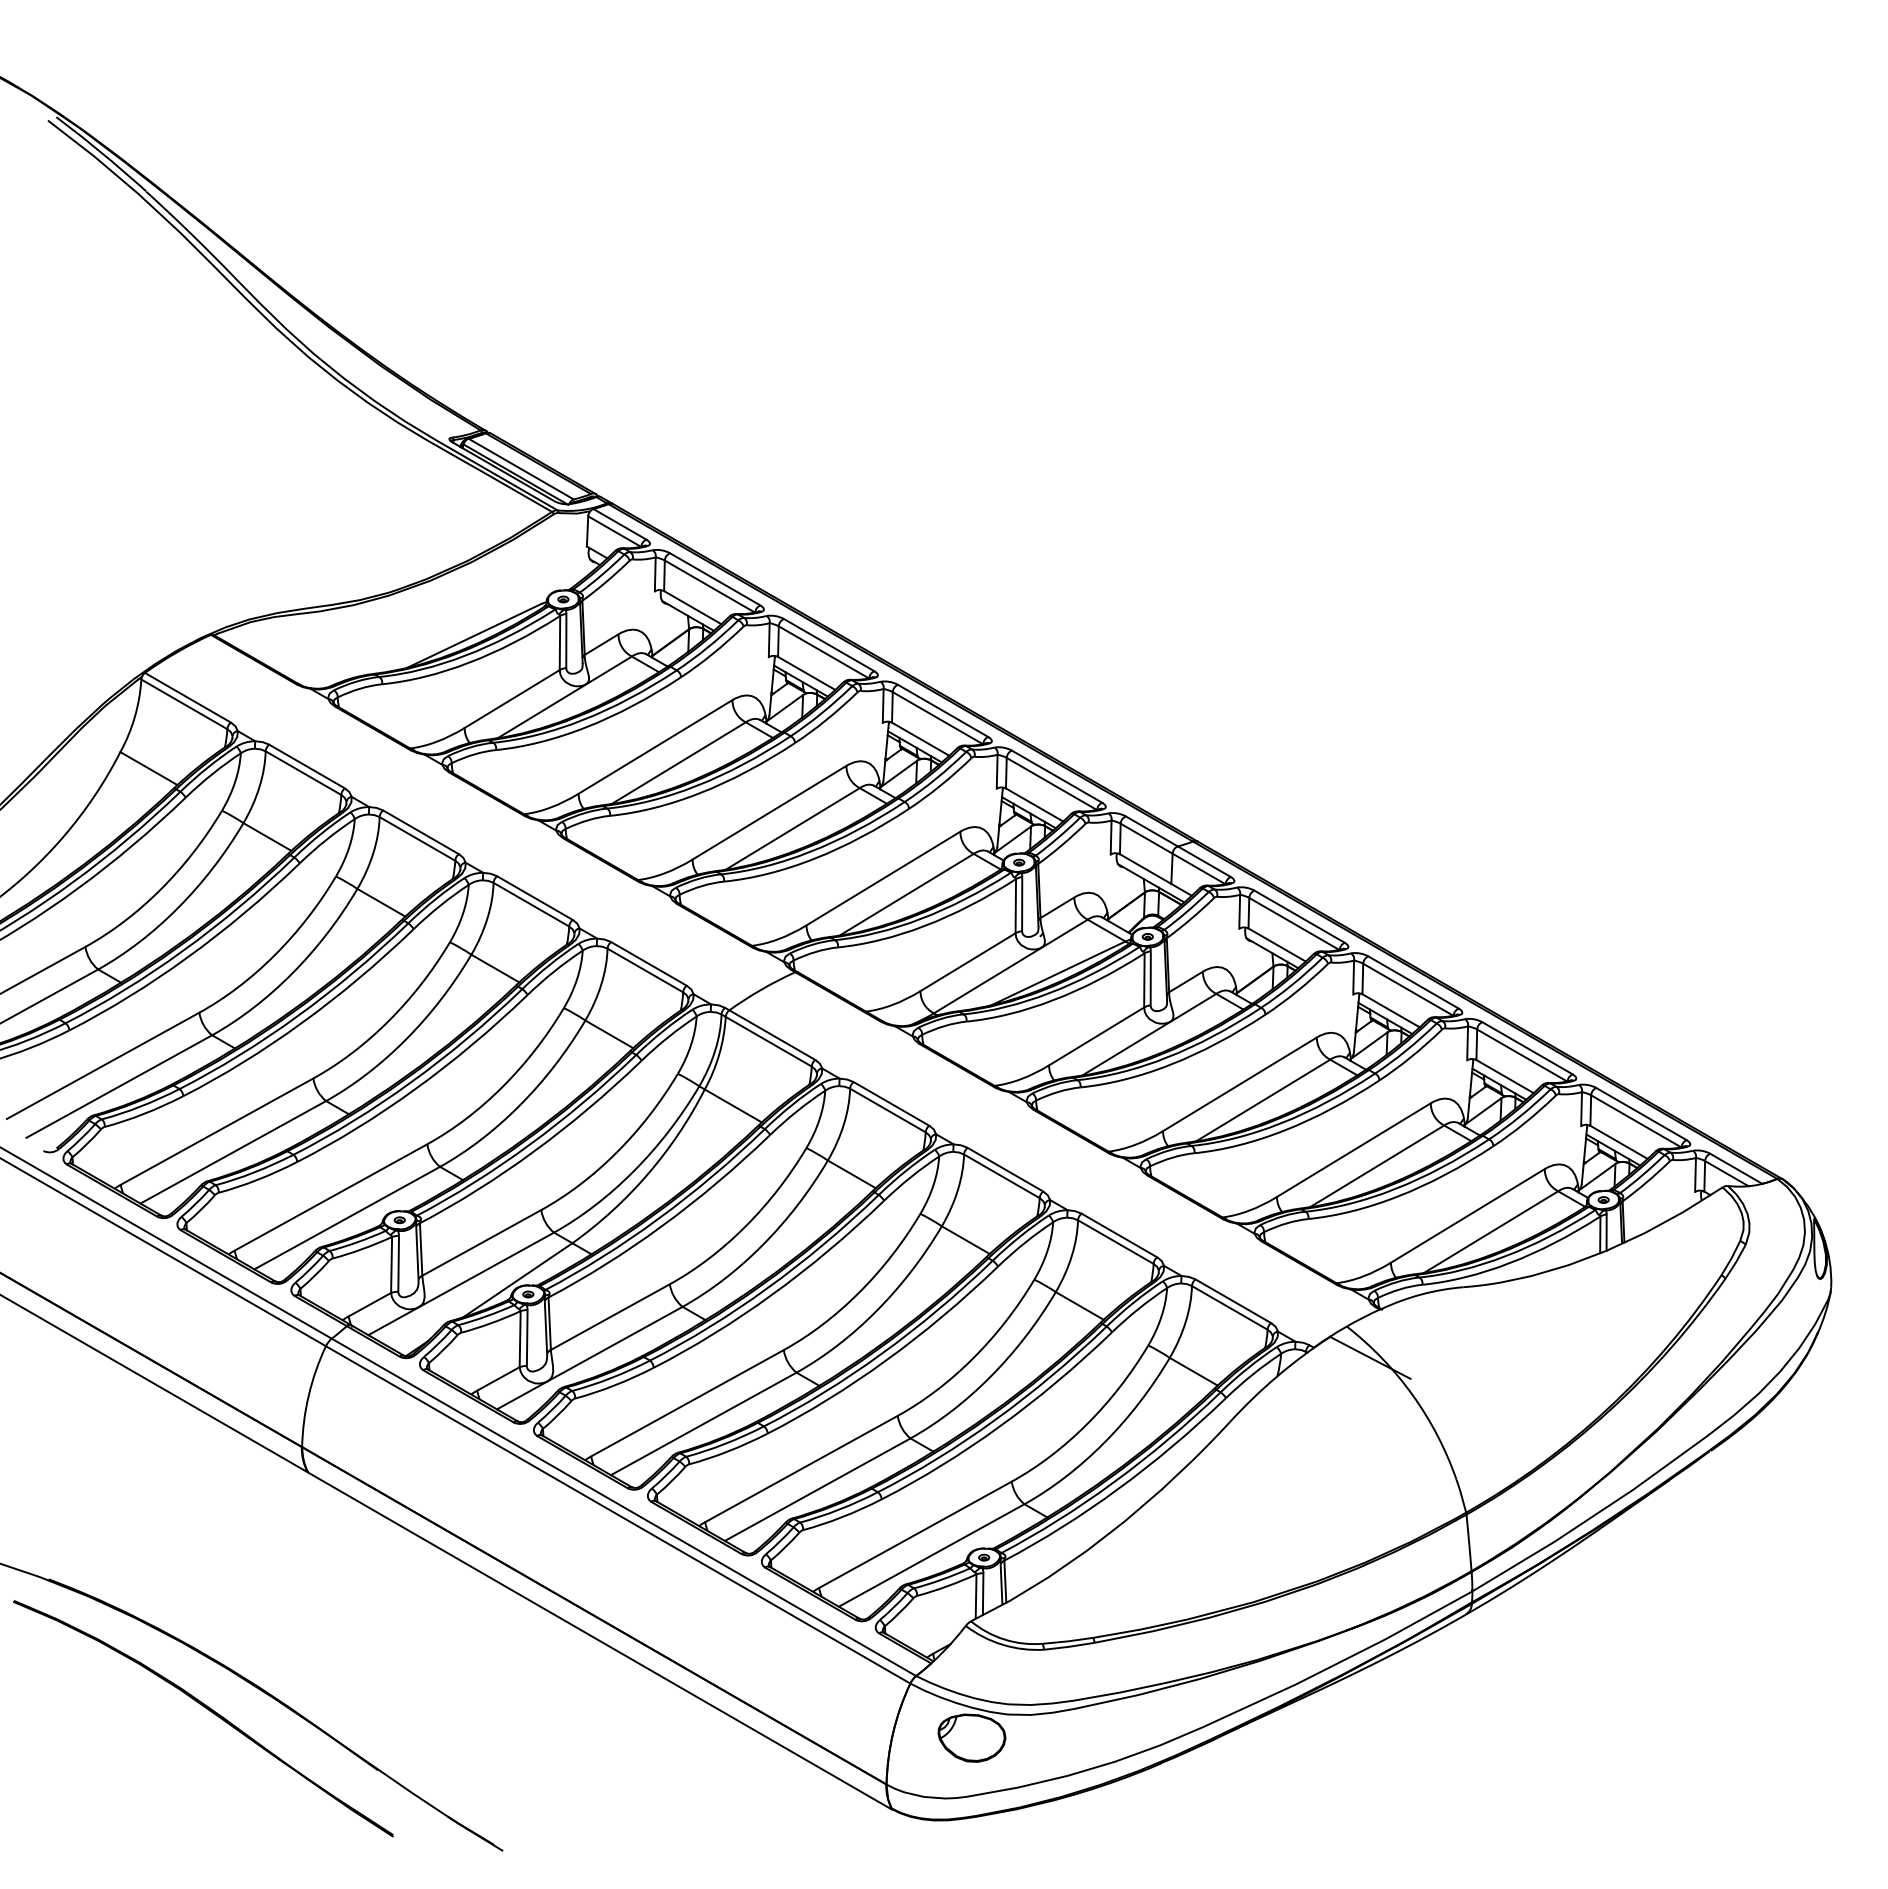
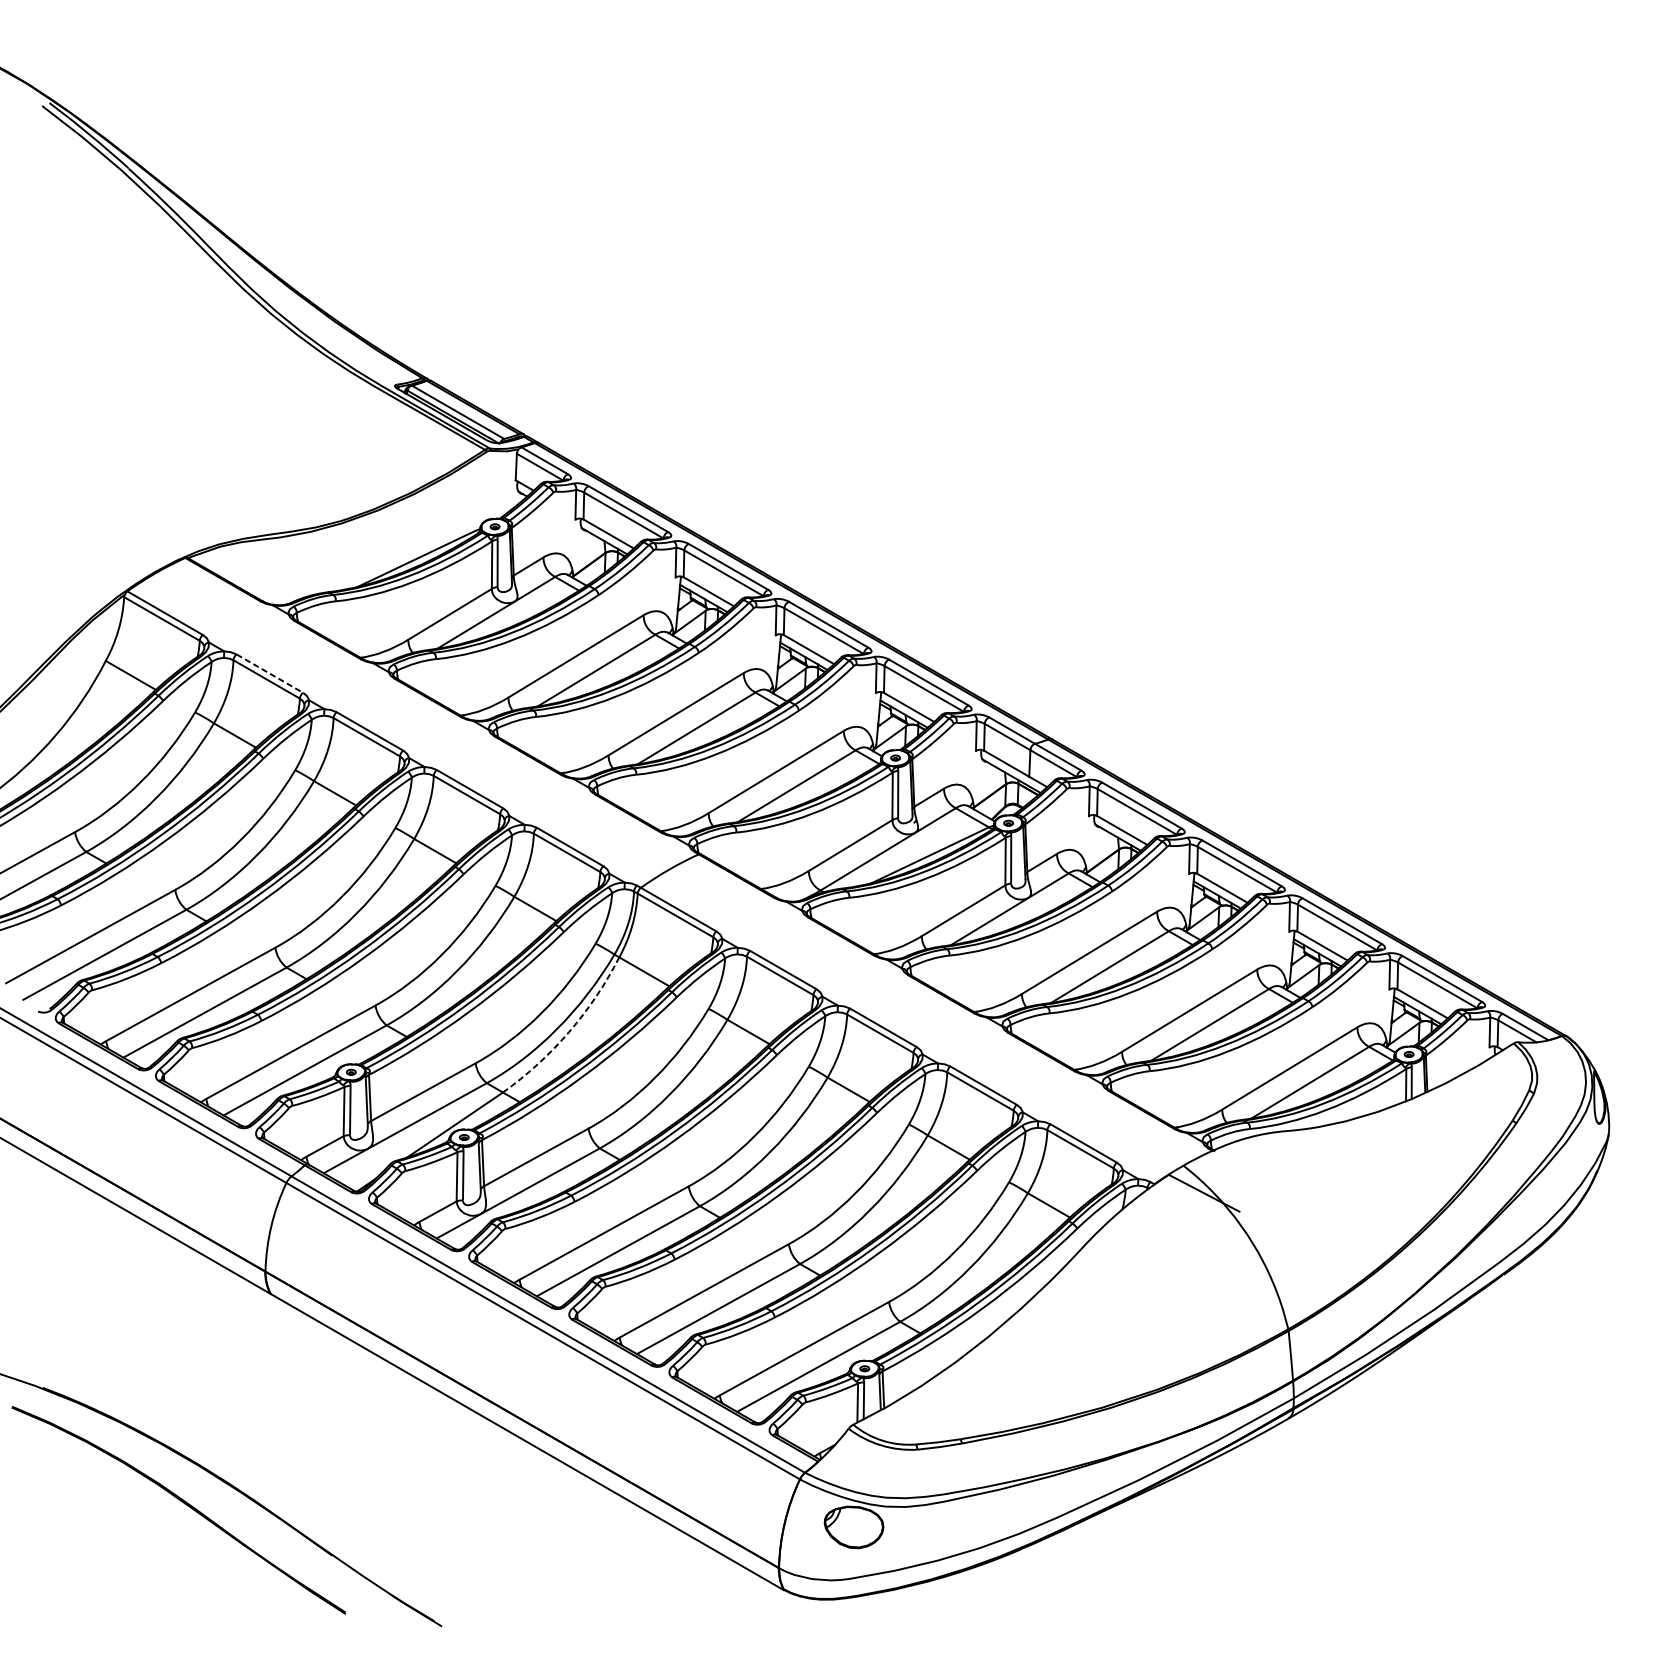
line: (307, 766) -> (270, 673), solid -> dashed
arc: (647, 1174) -> (568, 1032), solid -> dashed

